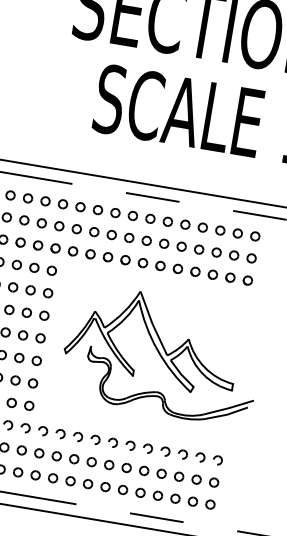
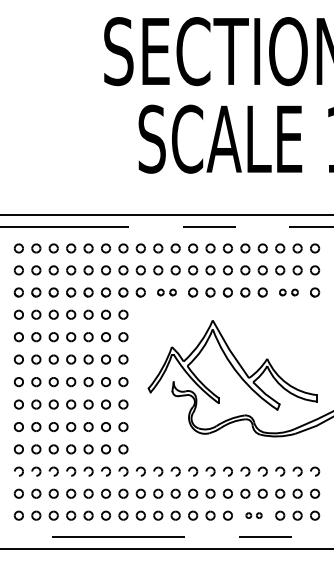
part: (98, 255) -> (166, 292), size x0.7
part: (221, 276) -> (288, 292), size x0.7
part: (148, 494) -> (253, 515), size x0.6

